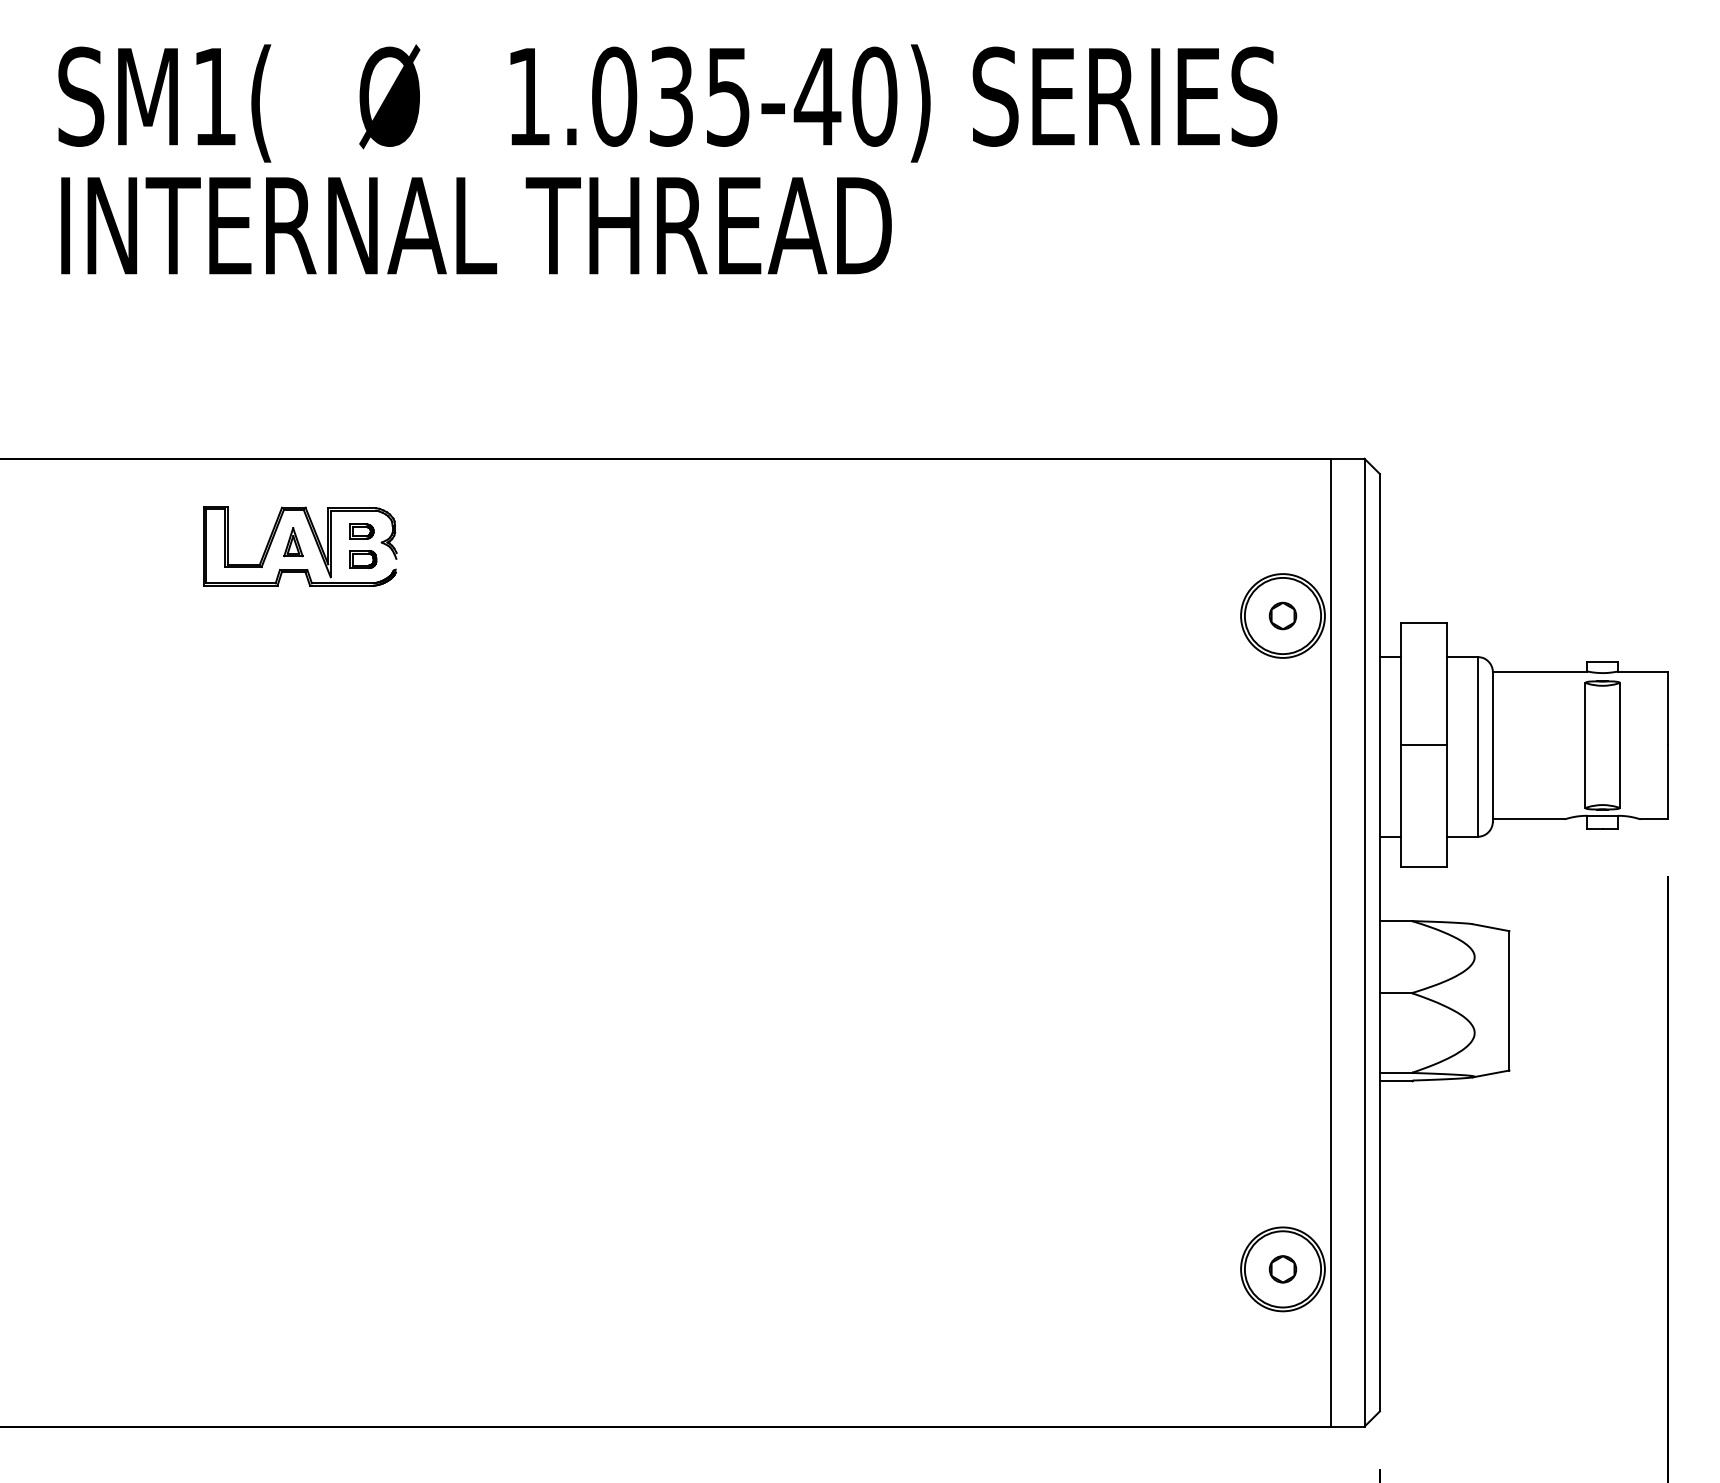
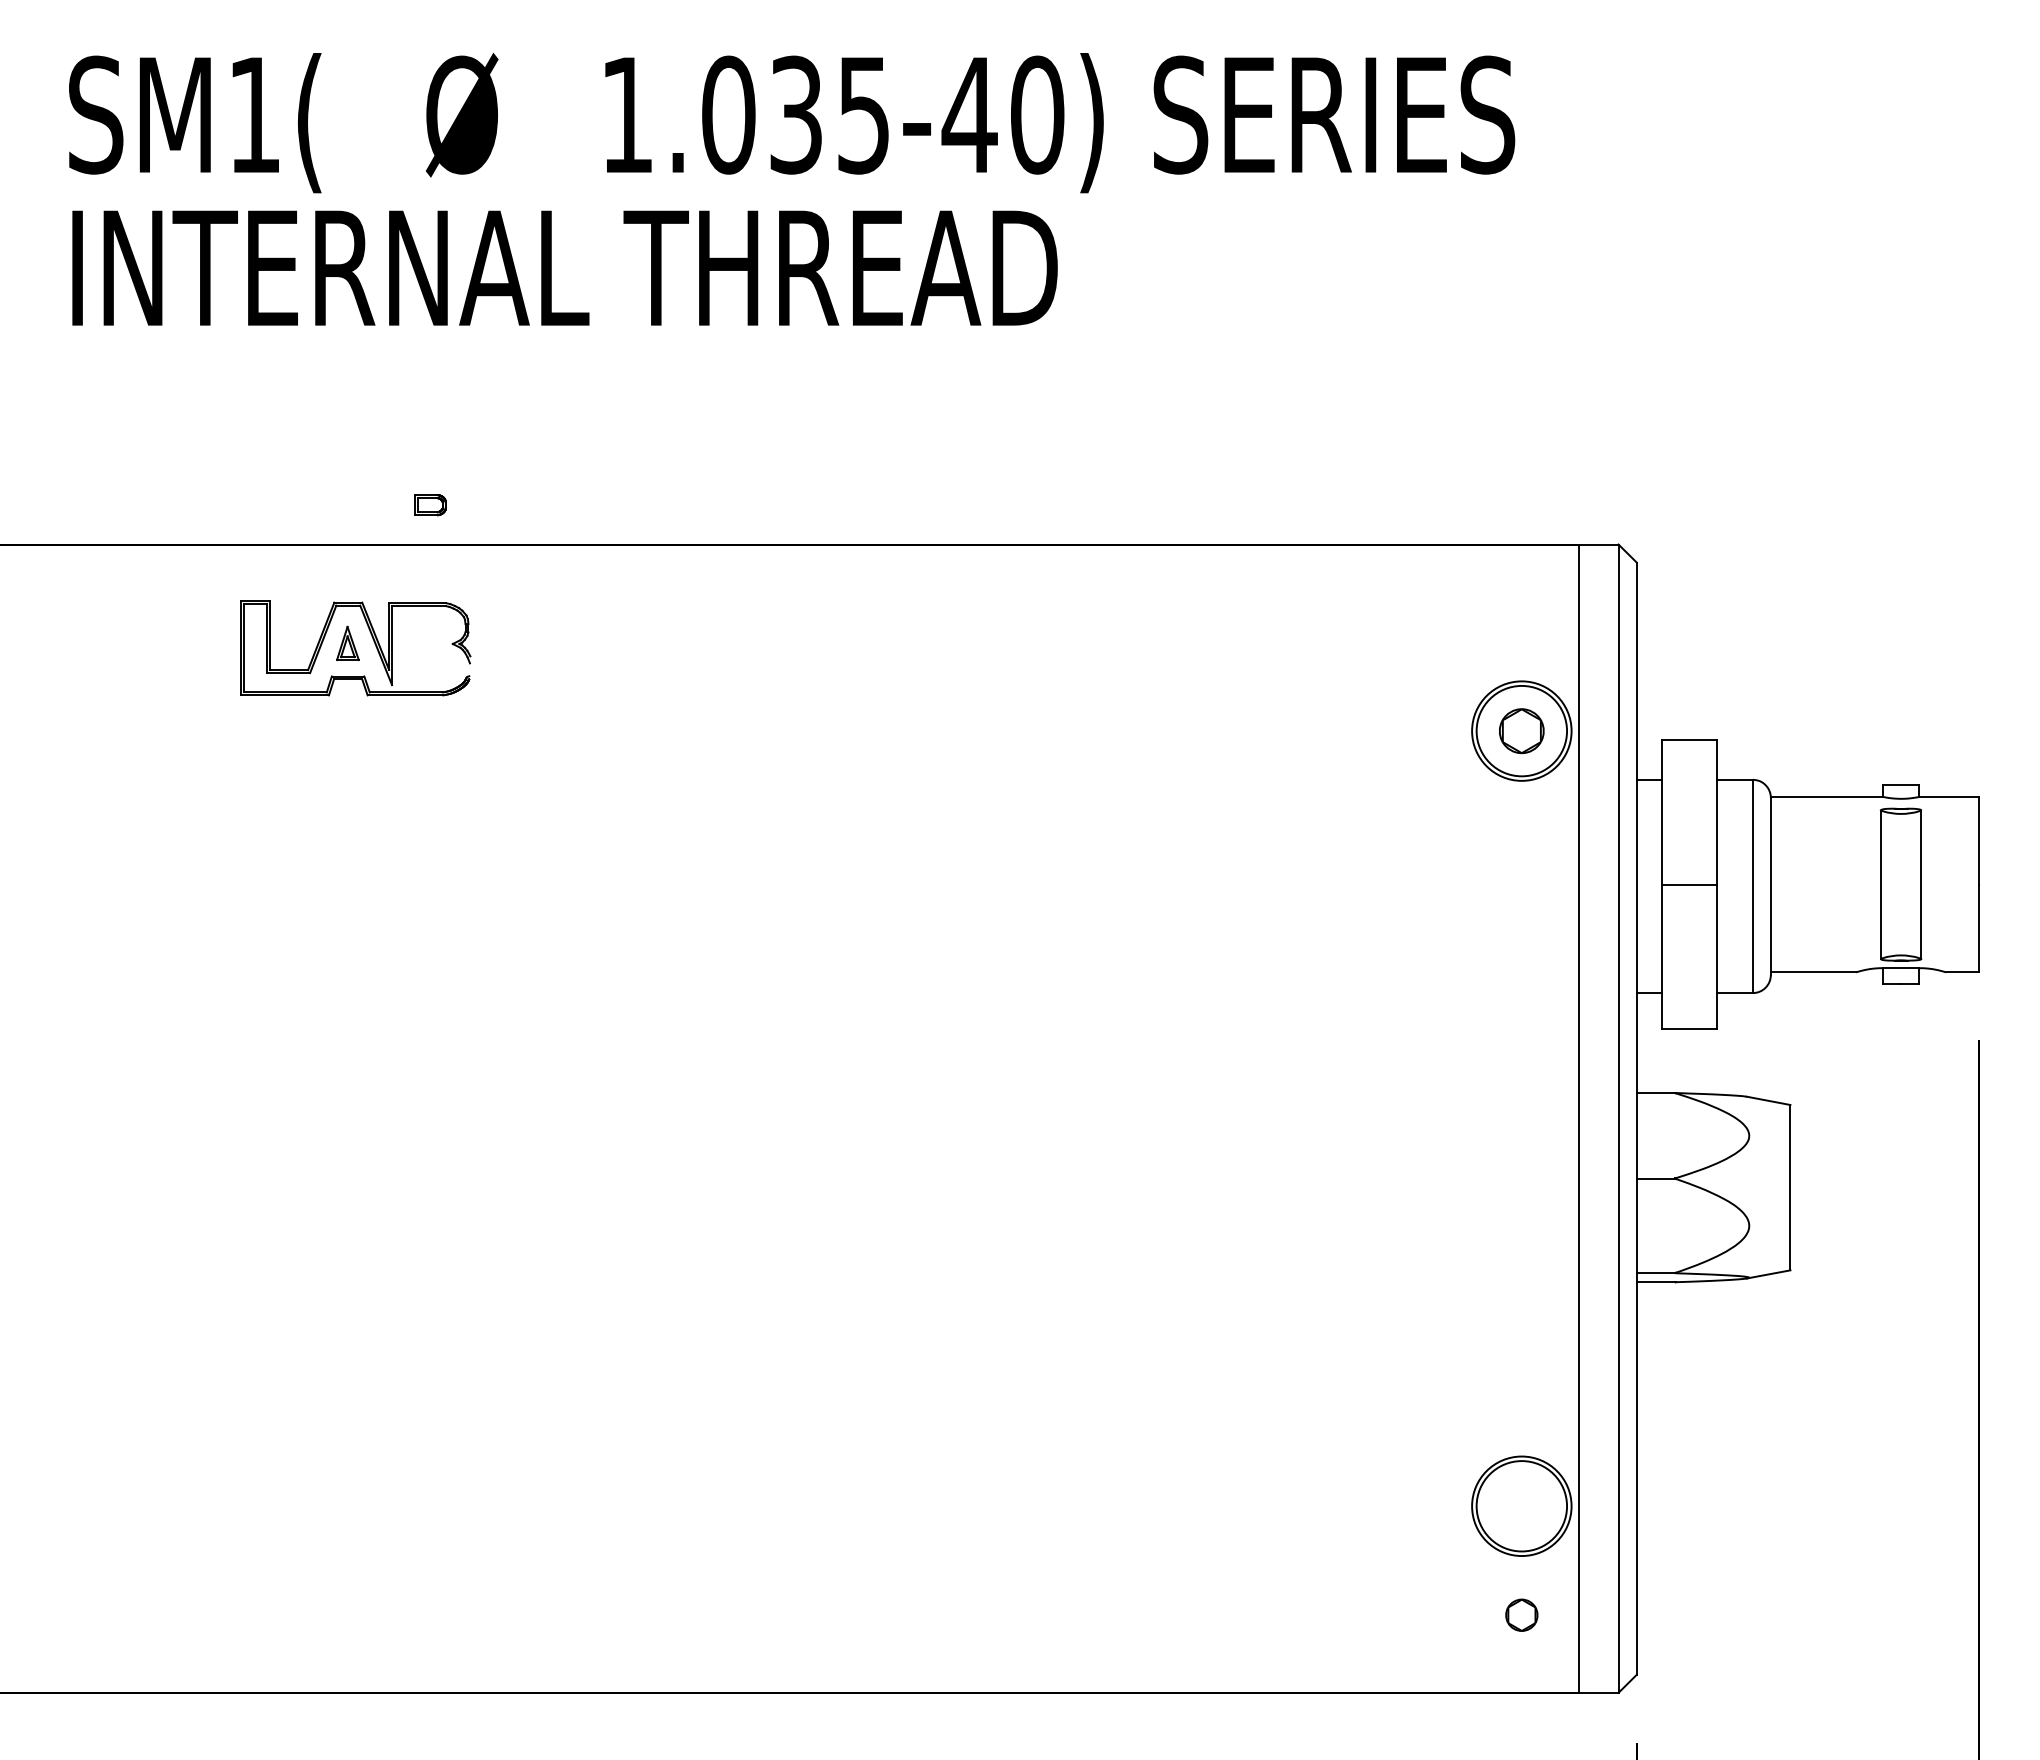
part: (361, 531) -> (428, 630), removed
part: (363, 559) -> (430, 505), moved
part: (1282, 615) -> (1521, 730), size x1.4
part: (1282, 1268) -> (1521, 1614), moved

